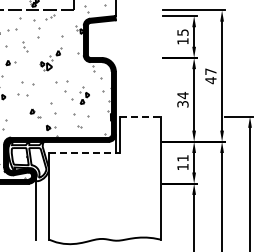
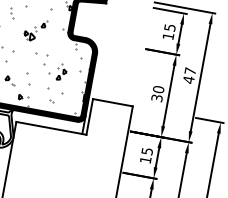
text: (182, 95) -> (158, 89), 34 -> 30
line: (140, 116) -> (113, 102), dashed -> solid
line: (84, 152) -> (51, 127), dashed -> solid
text: (182, 158) -> (146, 151), 11 -> 15

